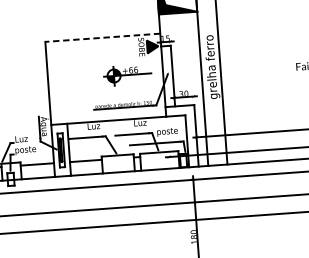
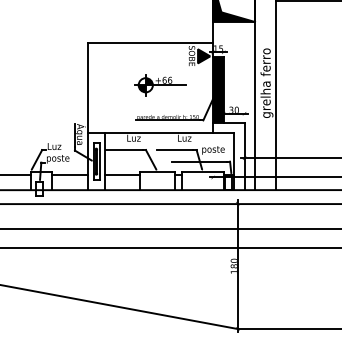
line: (102, 37) -> (150, 42), dashed -> solid
part: (127, 75) -> (160, 85), moved
fill: (168, 76) -> (218, 89), added

